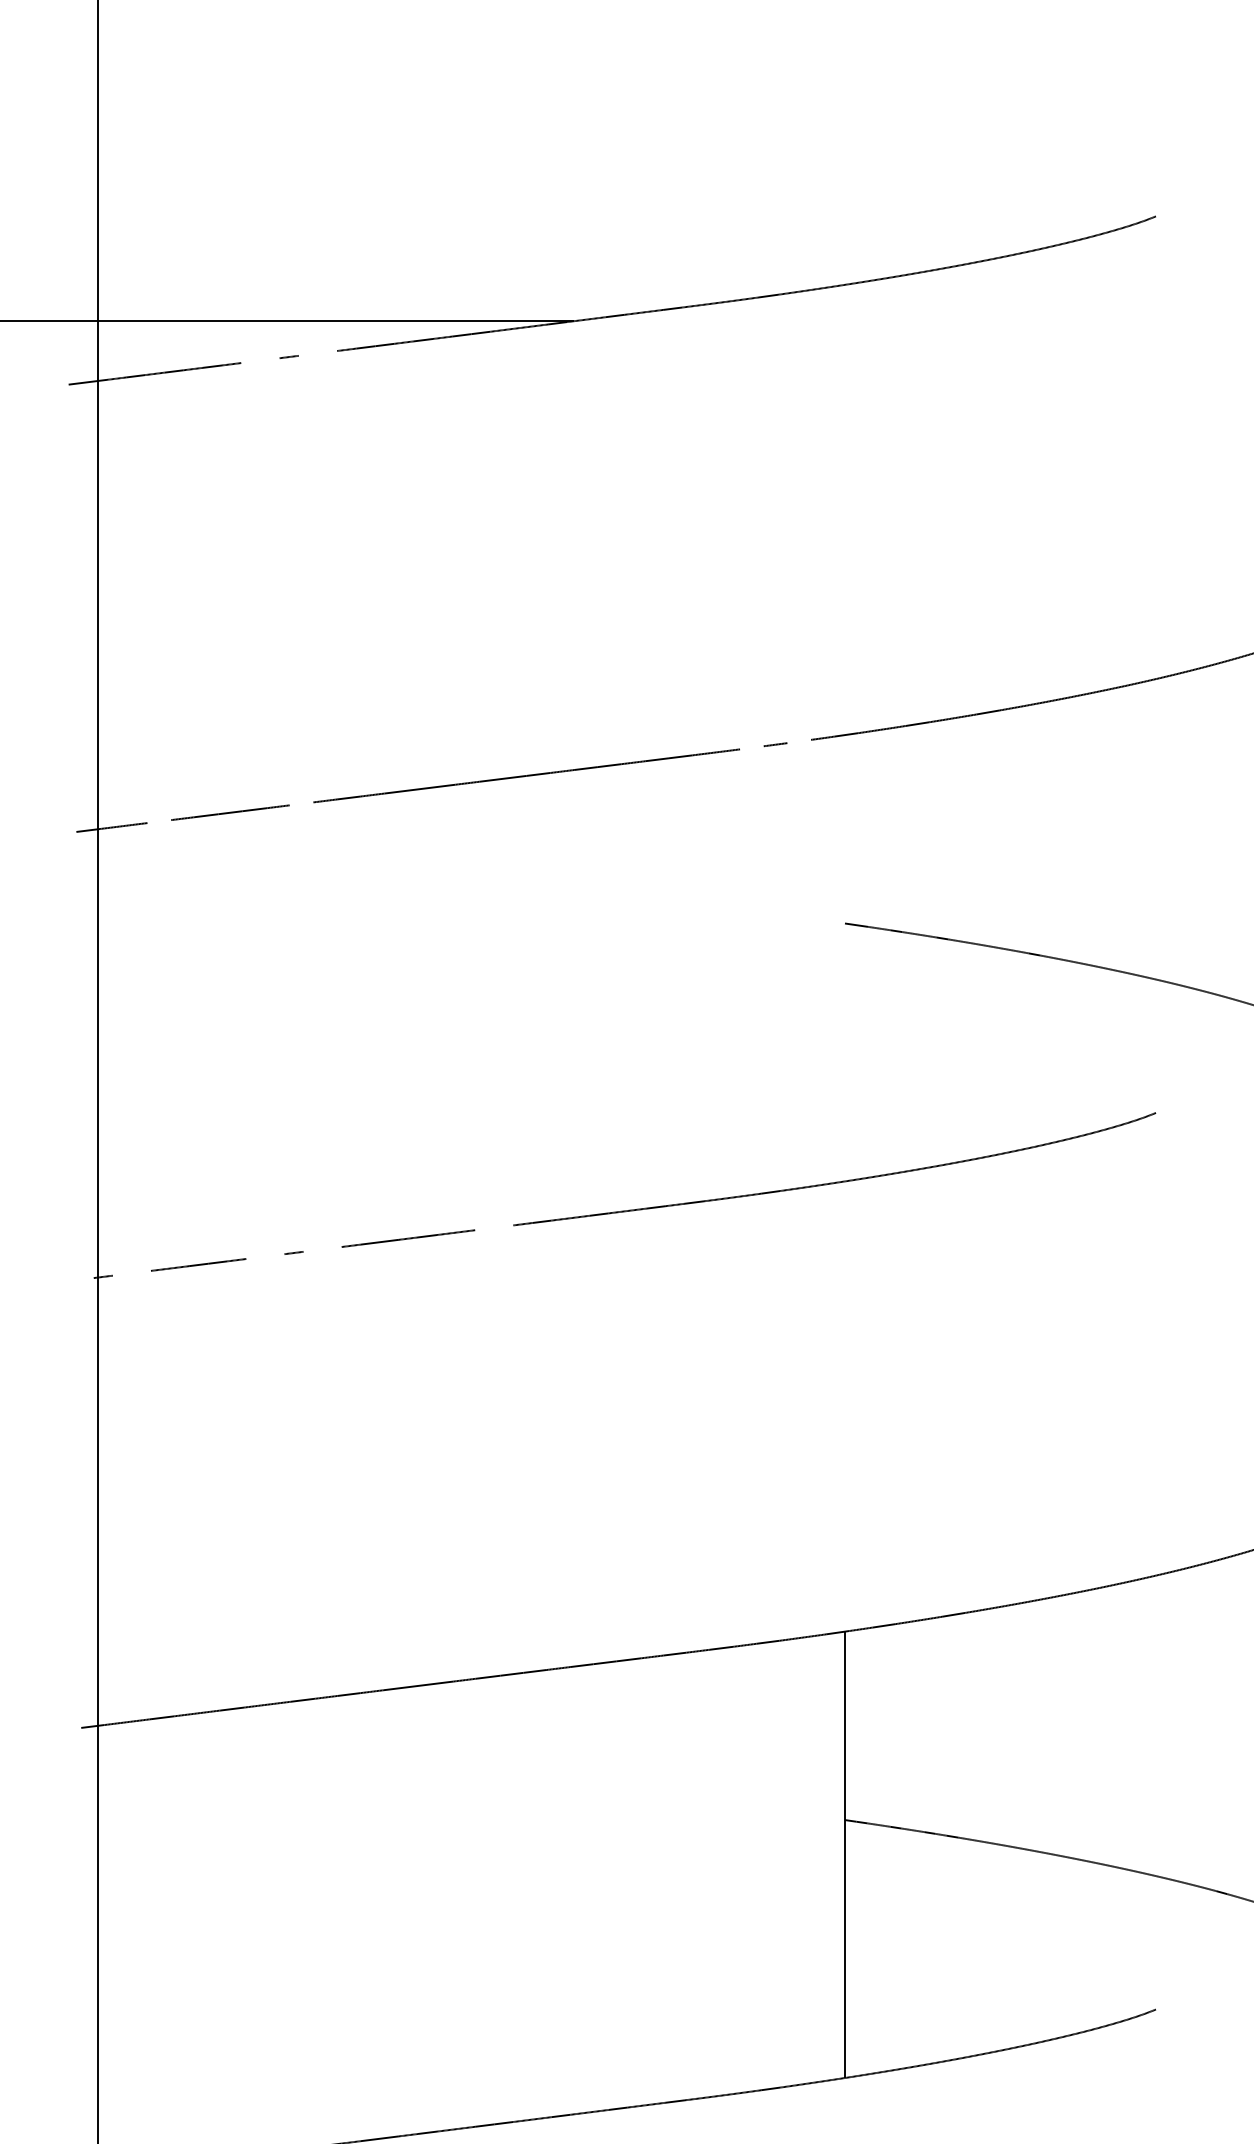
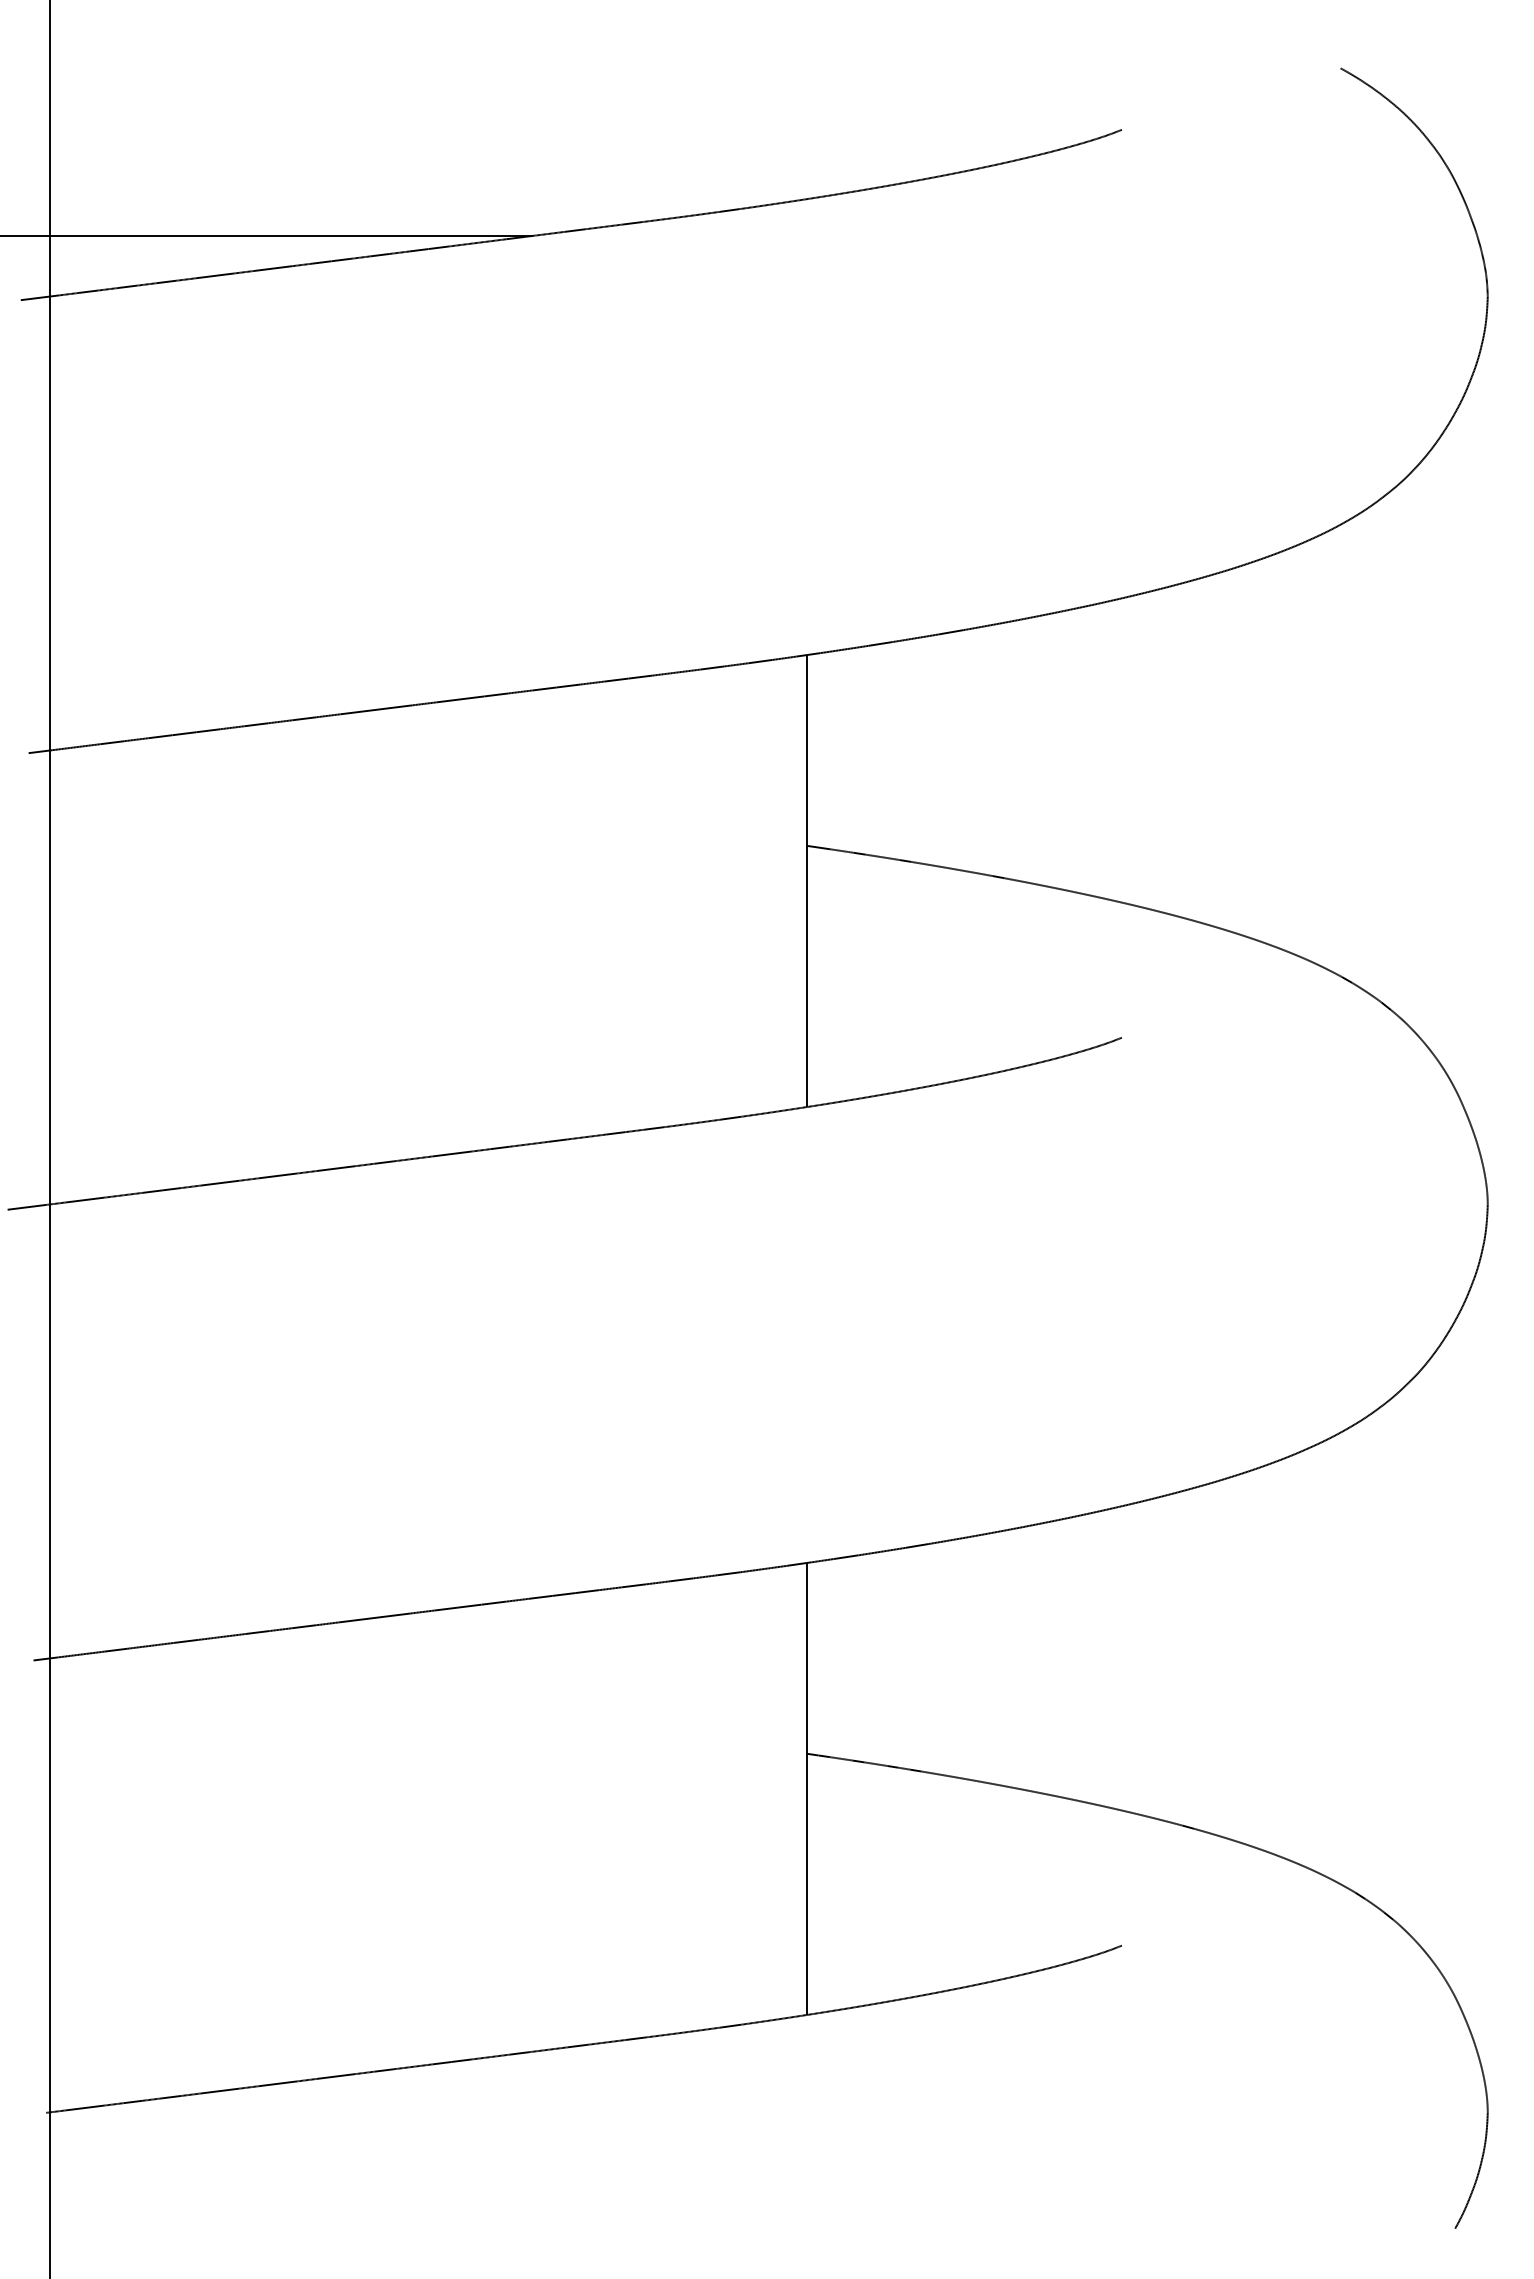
line: (317, 353) -> (272, 268), added
line: (259, 360) -> (214, 275), added
line: (799, 741) -> (760, 661), added
line: (751, 747) -> (712, 667), added
line: (301, 803) -> (256, 724), added
line: (159, 821) -> (112, 742), added
line: (844, 958) -> (806, 881), added
line: (493, 1227) -> (451, 1153), added
line: (322, 1249) -> (277, 1175), added
line: (264, 1255) -> (219, 1182), added
line: (131, 1272) -> (84, 1199), added
line: (74, 1279) -> (26, 1206), added

